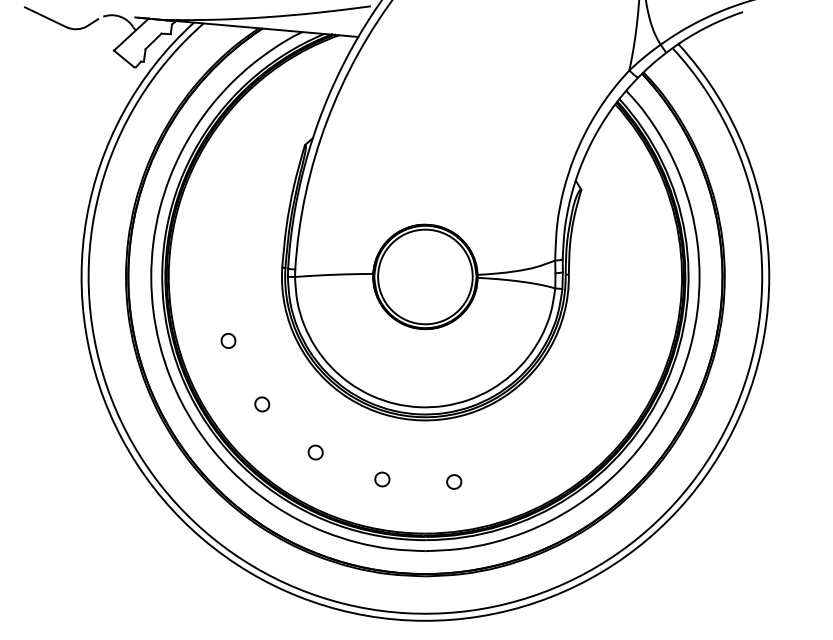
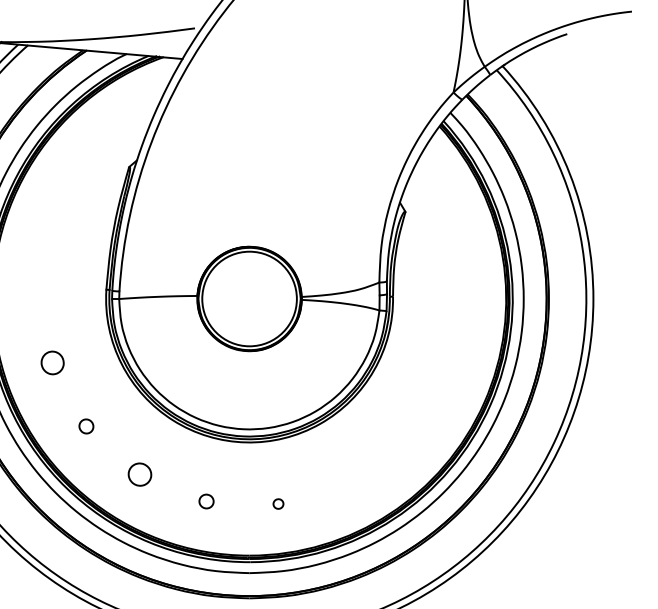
part: (228, 340) -> (52, 362), size x1.6
part: (315, 452) -> (139, 474), size x1.6
part: (454, 481) -> (278, 503), size x0.7

